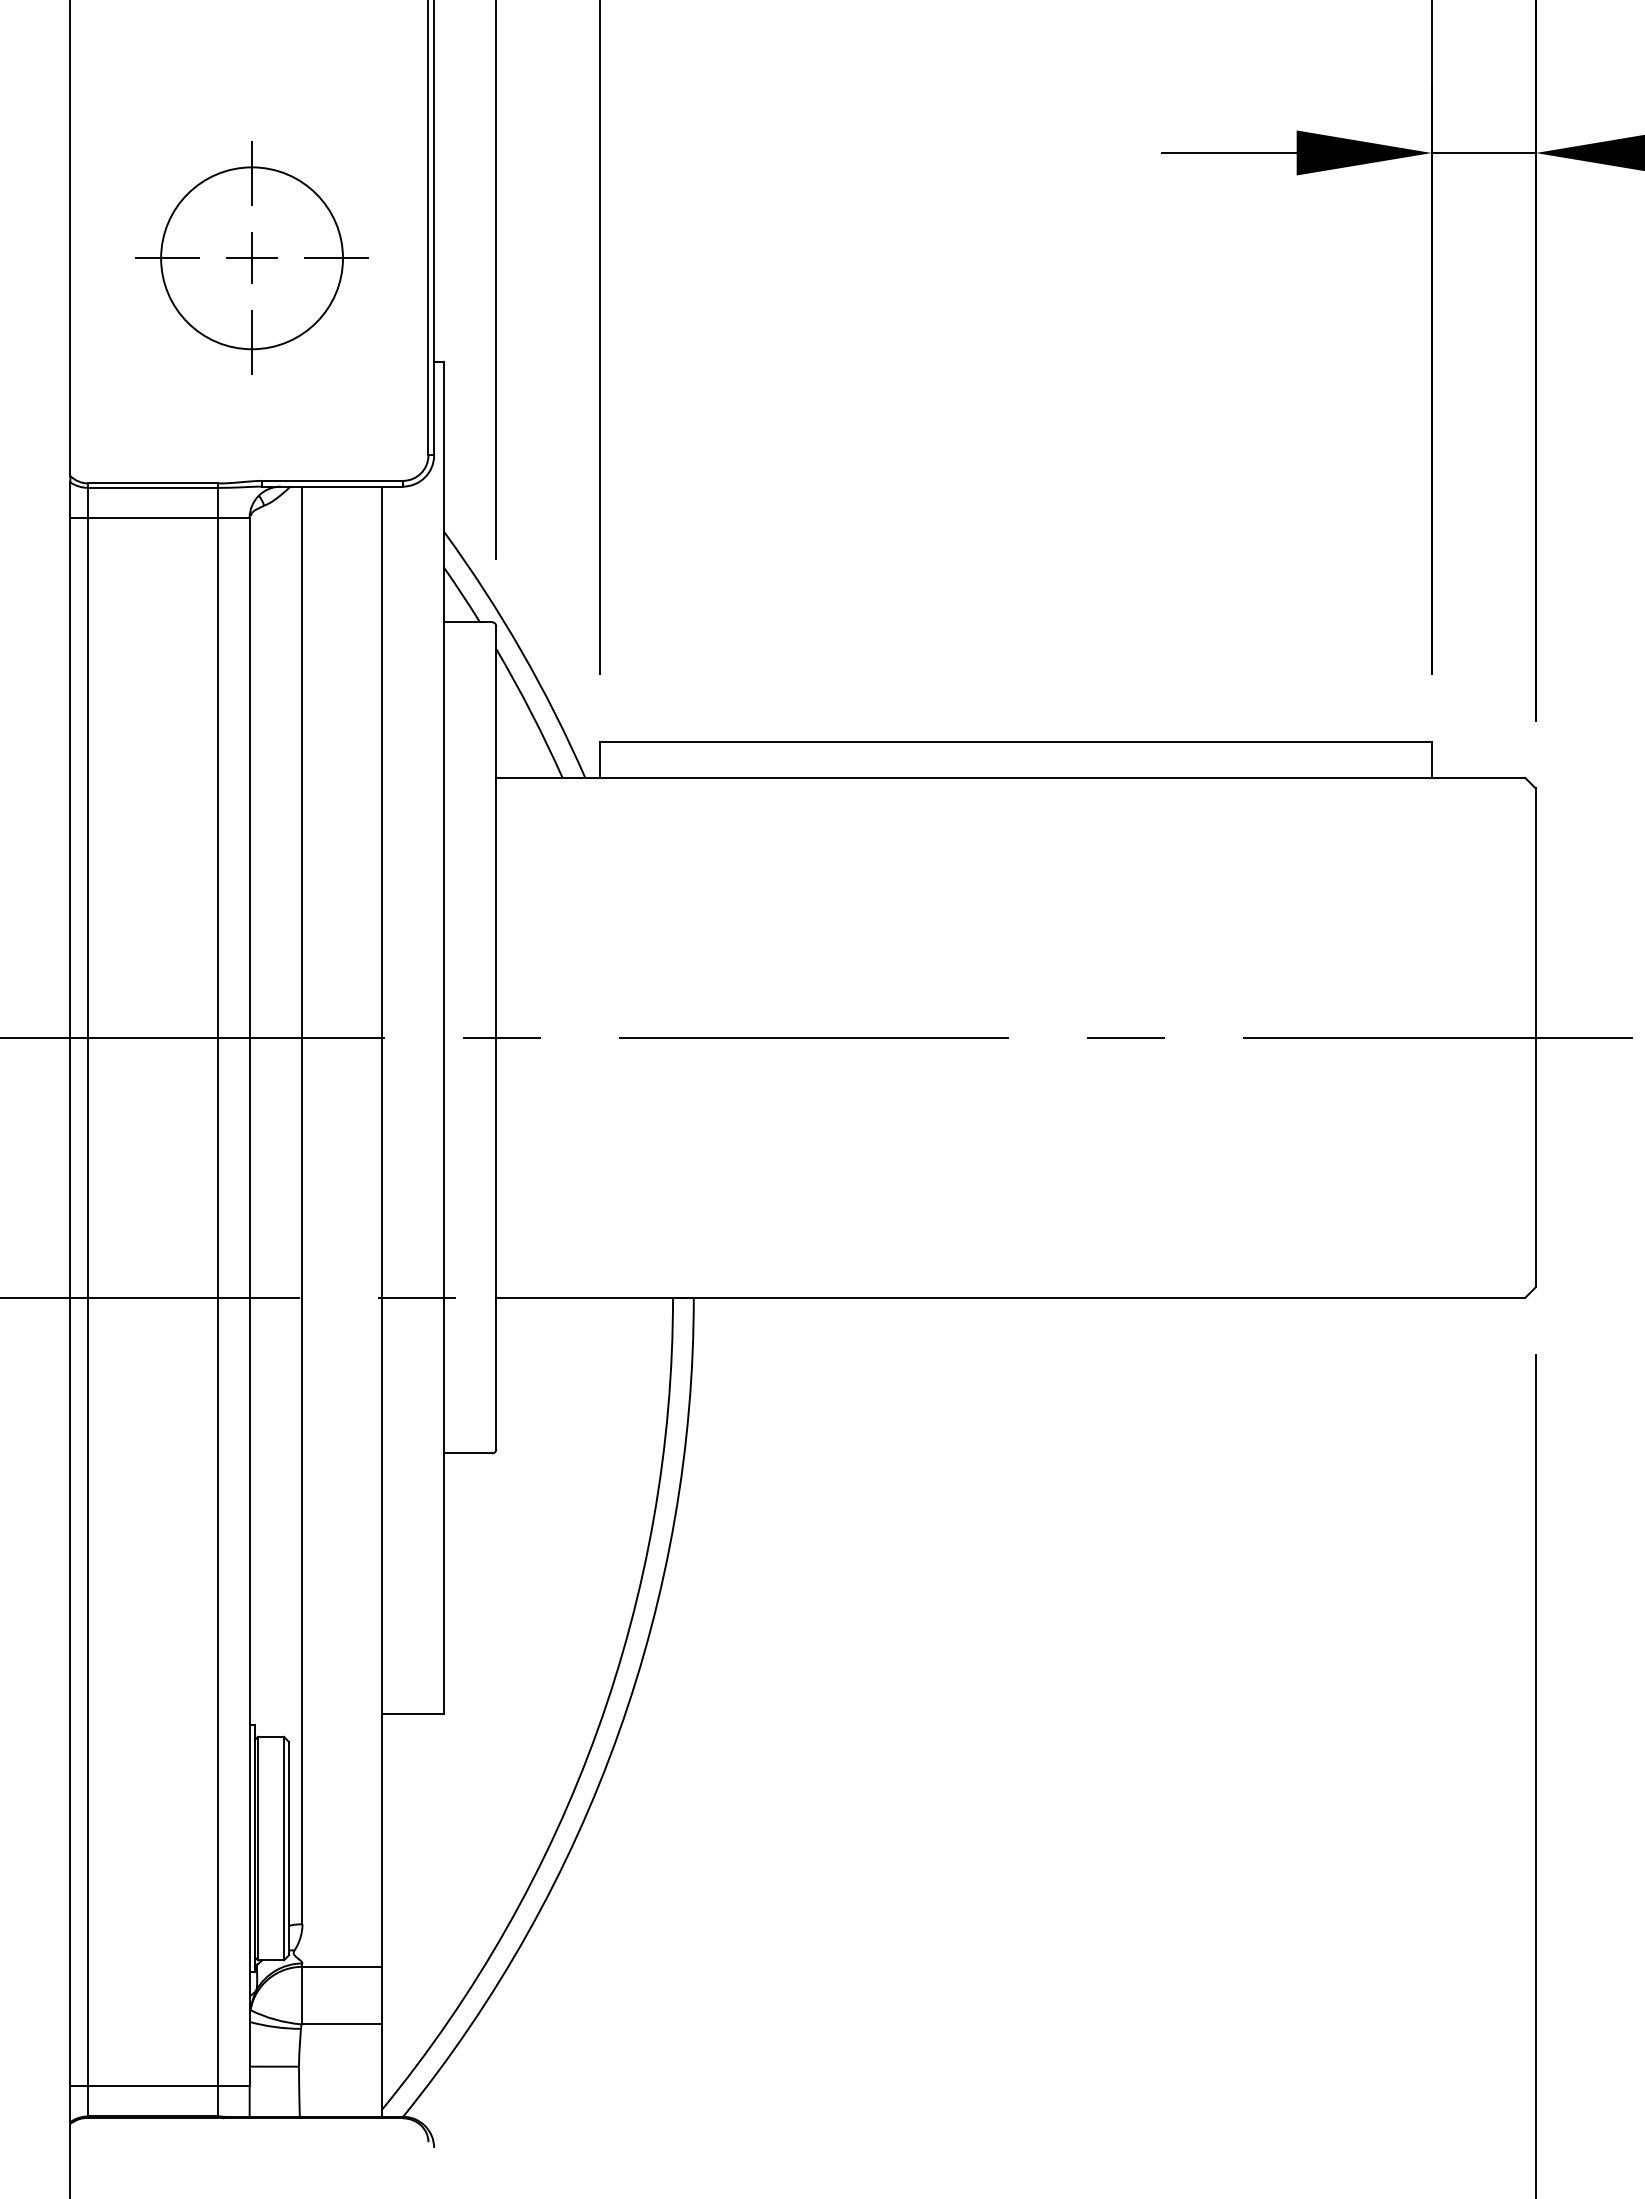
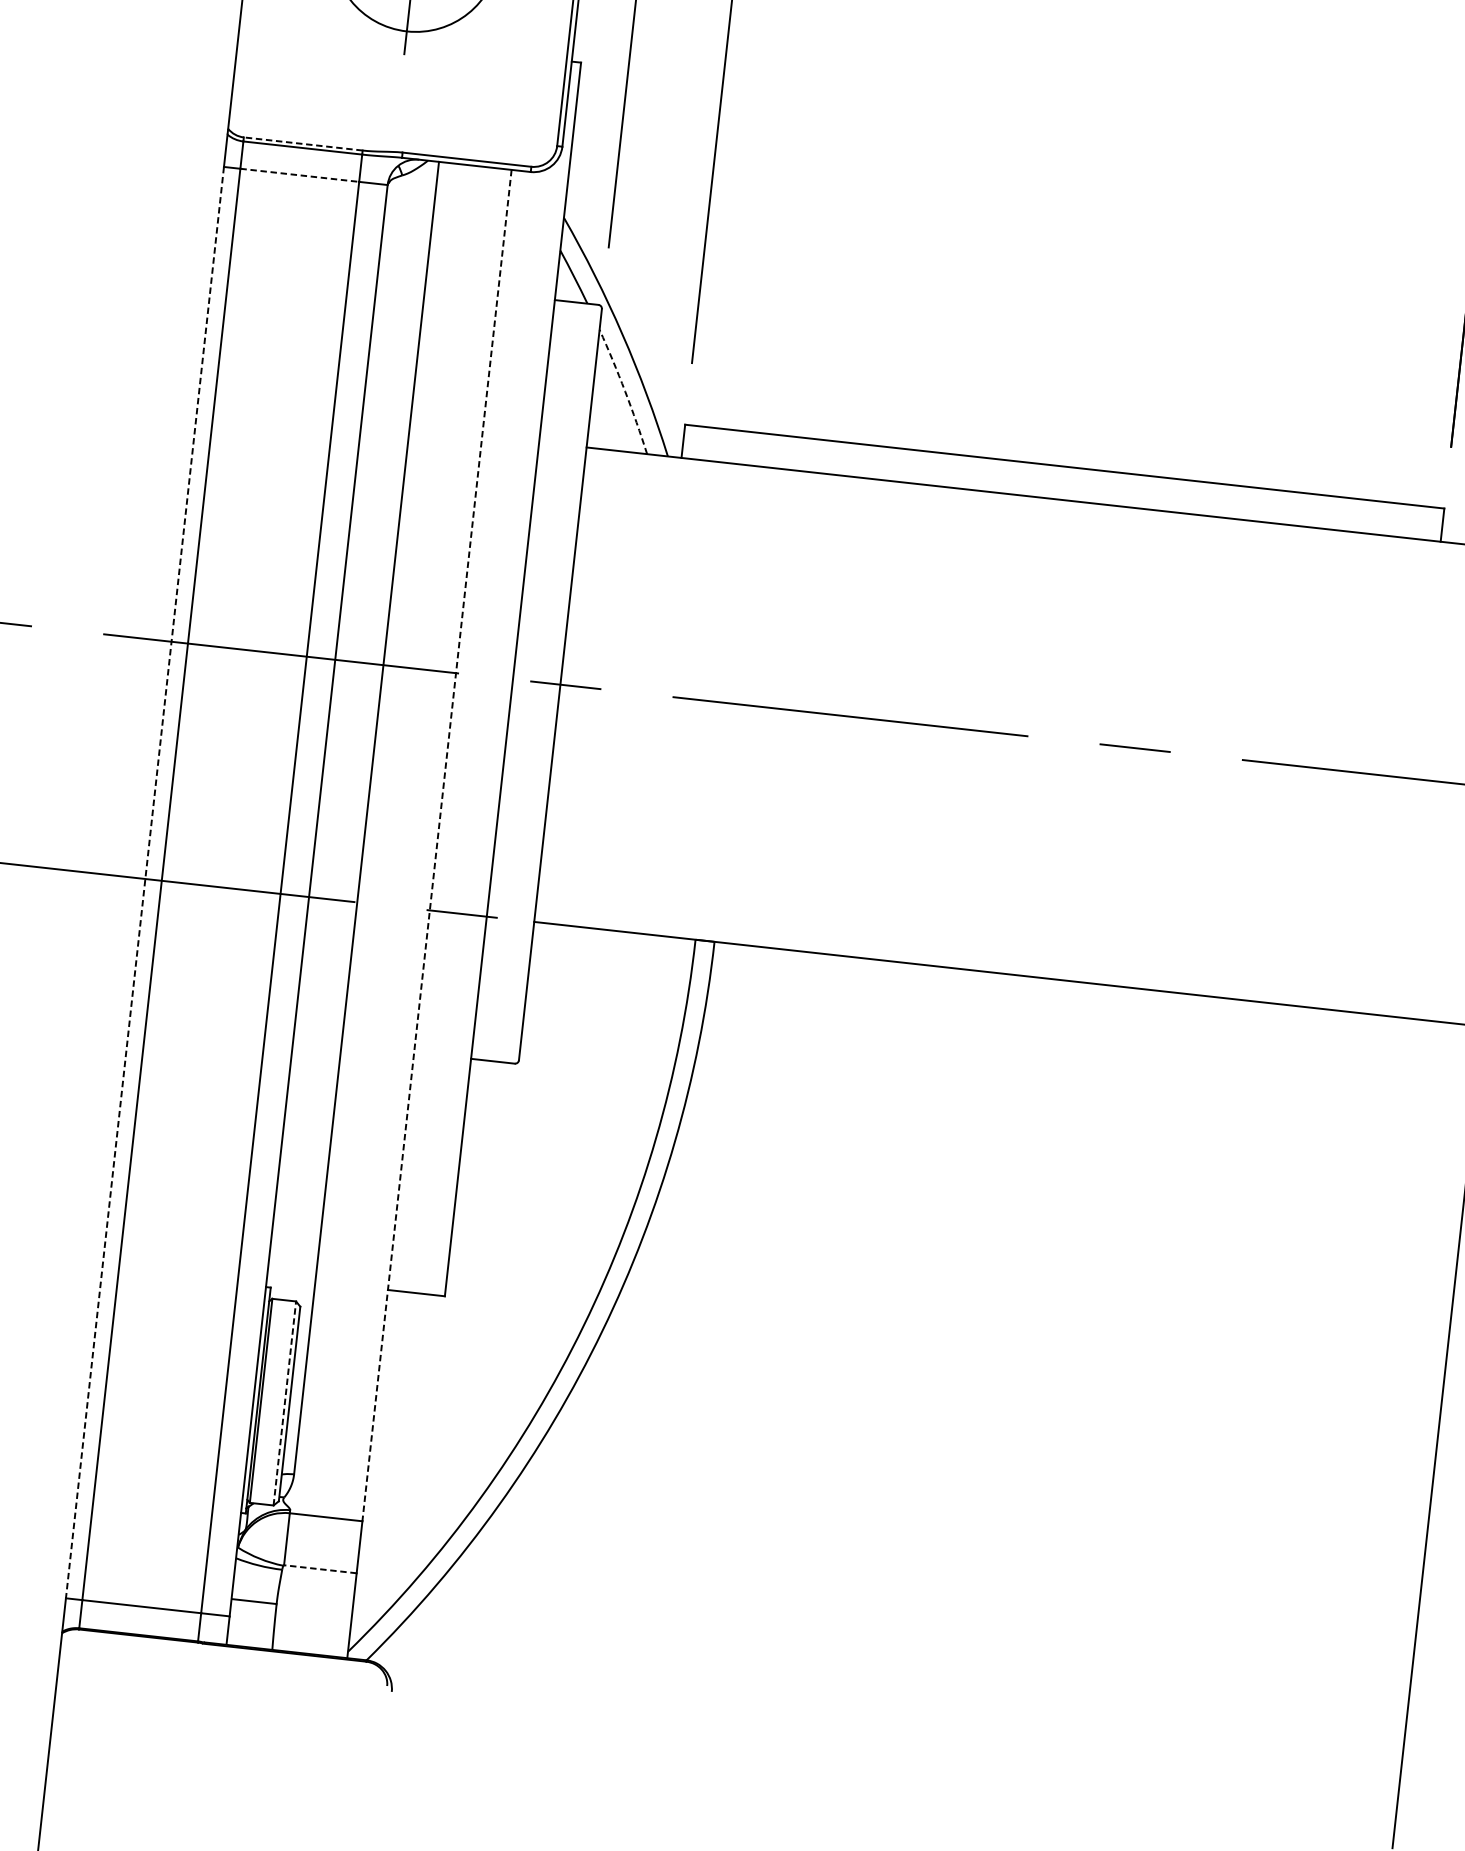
line: (152, 483) -> (302, 143), solid -> dashed
line: (153, 517) -> (299, 175), solid -> dashed
arc: (531, 712) -> (625, 391), solid -> dashed
line: (381, 1227) -> (436, 846), solid -> dashed
line: (70, 1301) -> (145, 882), solid -> dashed
line: (283, 1848) -> (284, 1403), solid -> dashed
line: (342, 2023) -> (320, 1569), solid -> dashed

